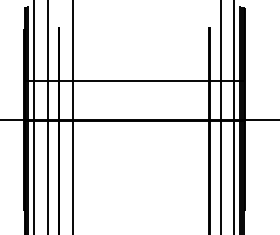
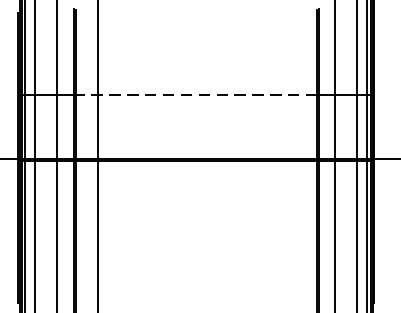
line: (134, 80) -> (196, 94), solid -> dashed

